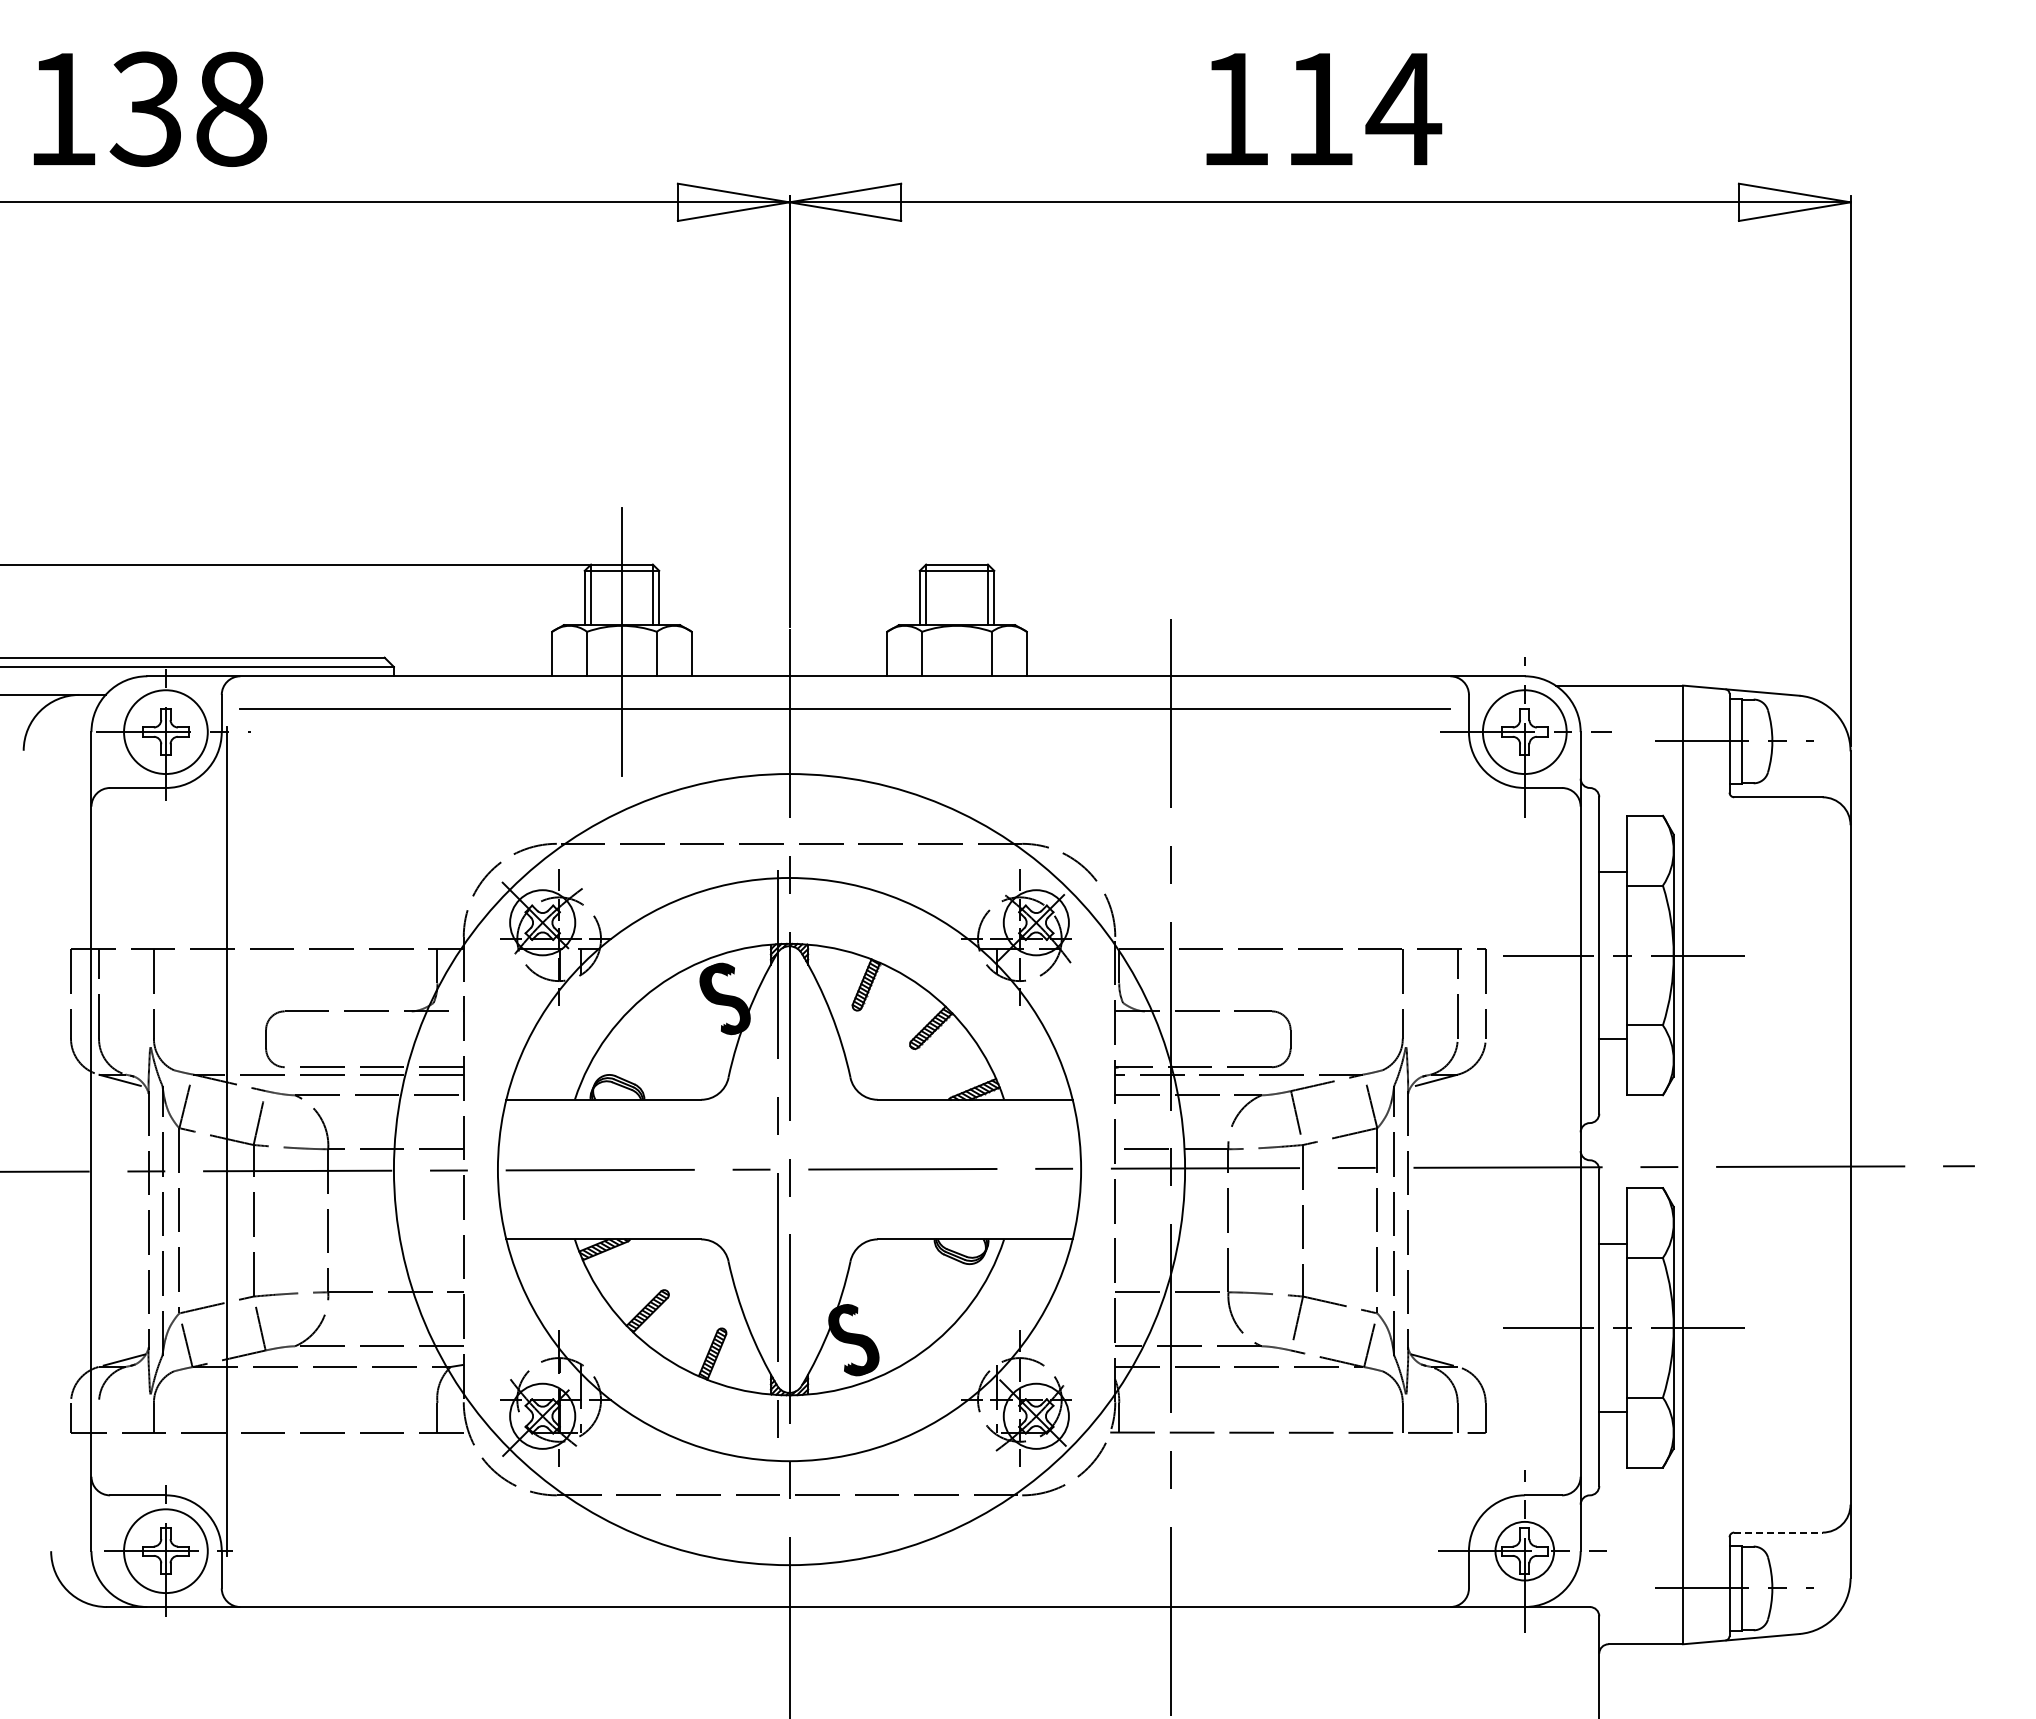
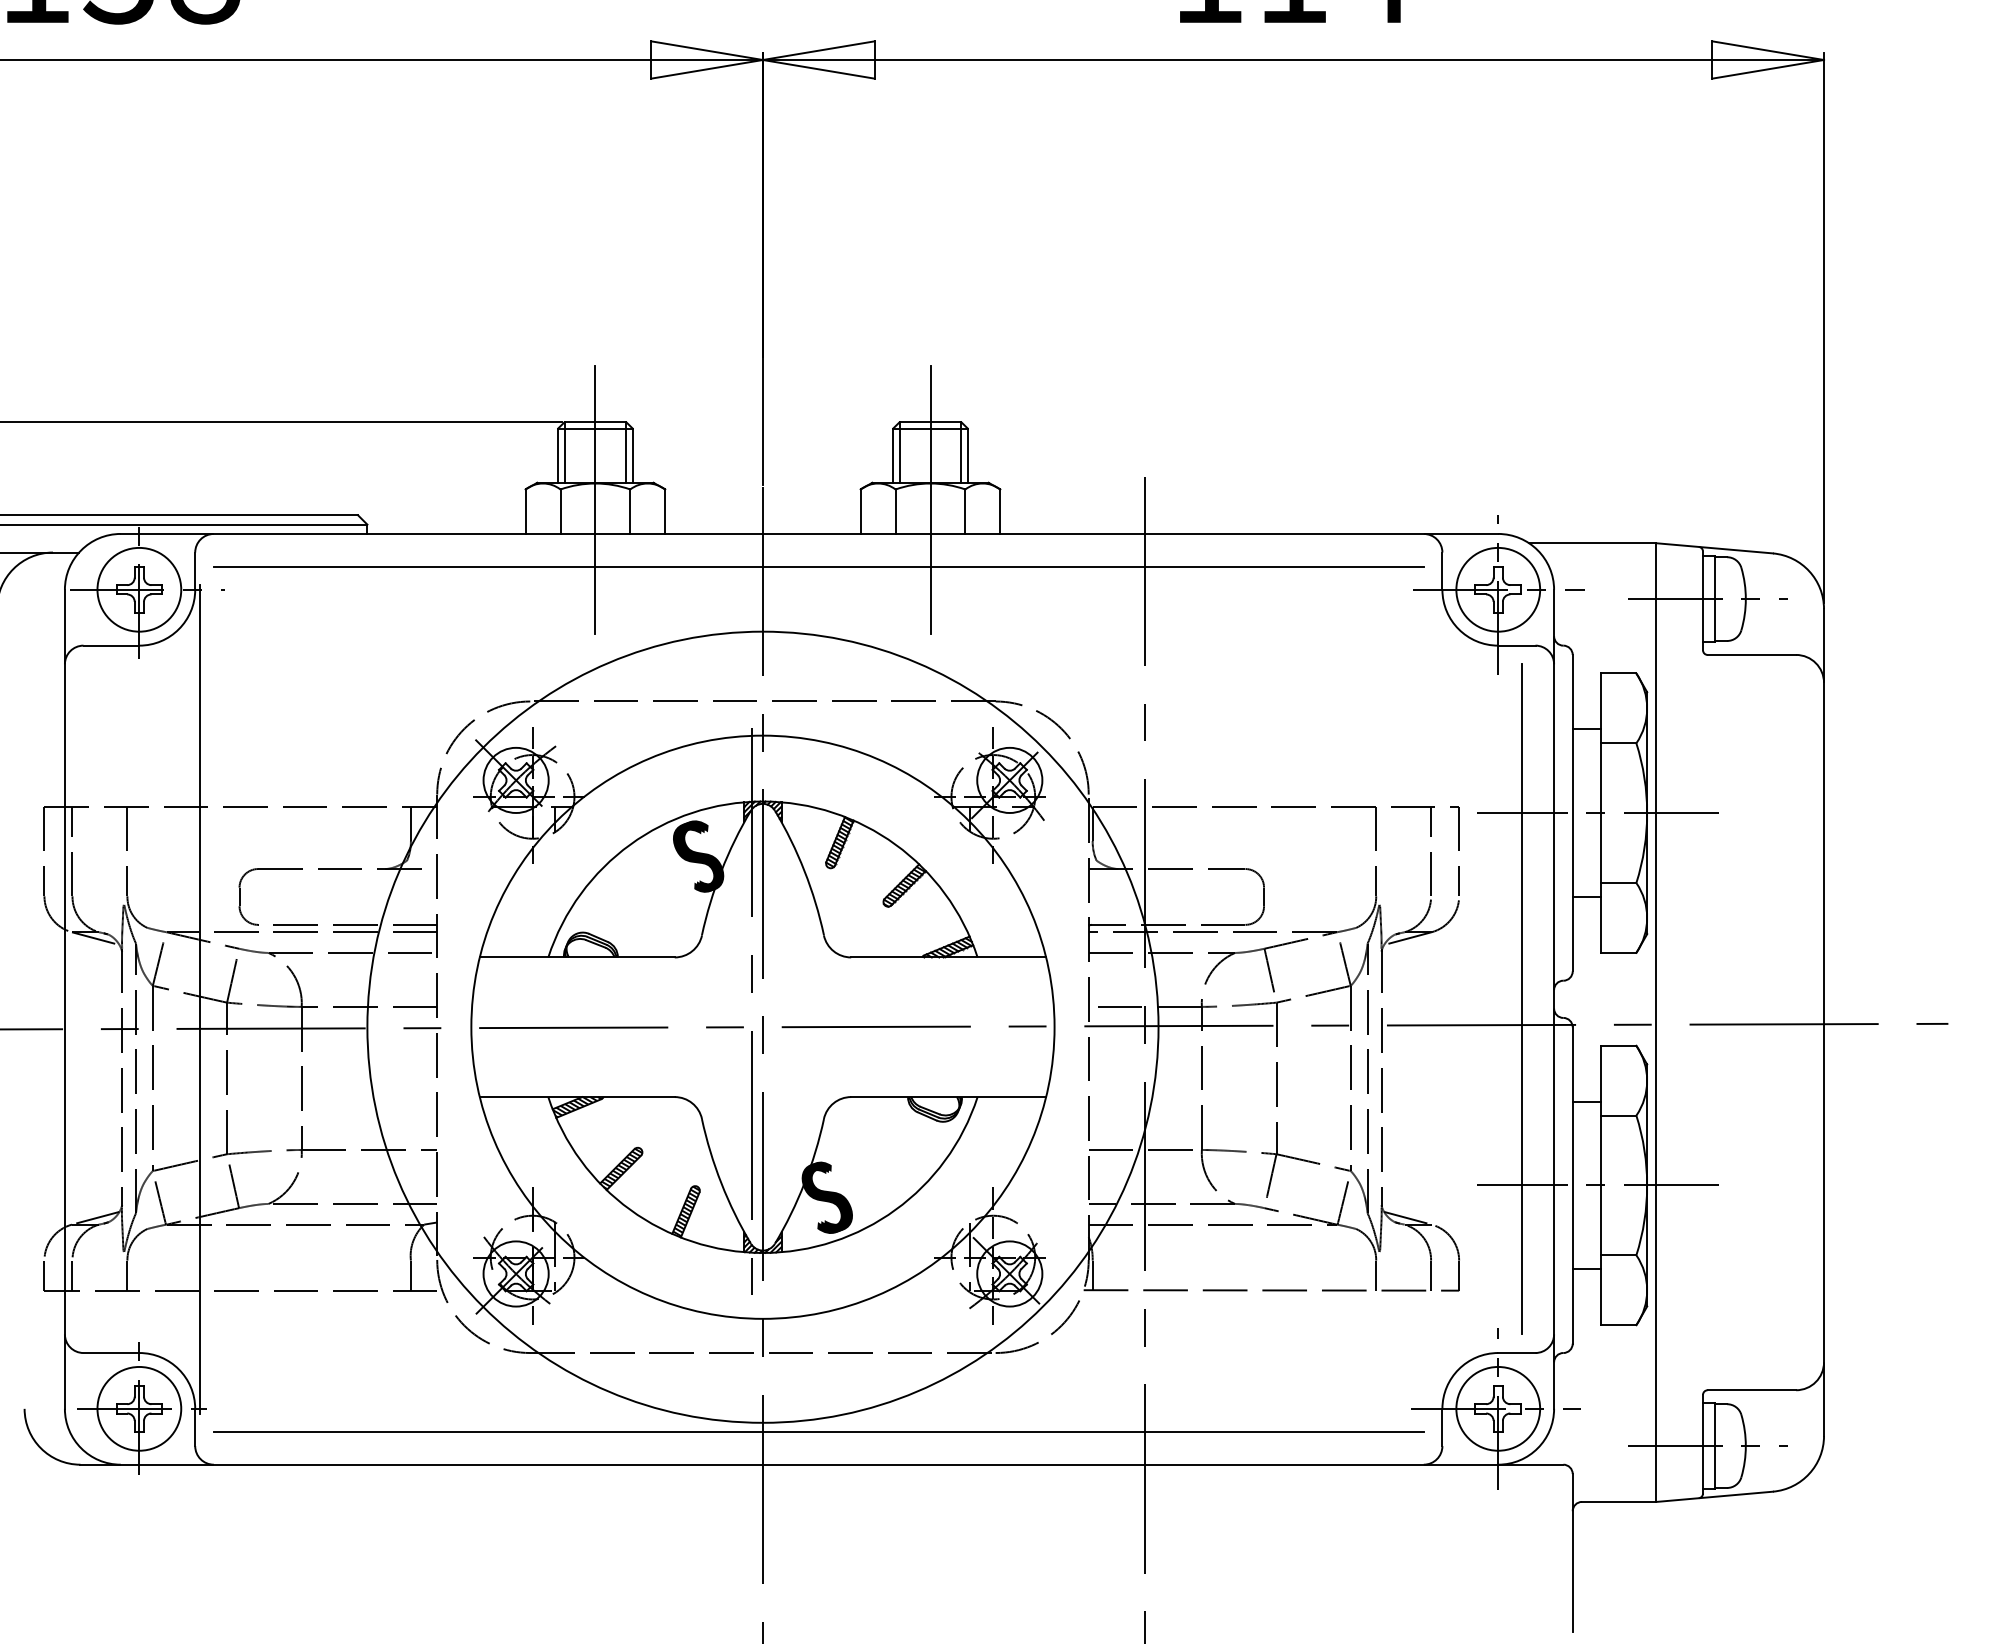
line: (957, 641) -> (930, 499), added
line: (1548, 1141) -> (1521, 999), added
line: (99, 1417) -> (72, 1275), added
line: (1778, 1532) -> (1751, 1390), dashed -> solid
circle: (1524, 1551) -> (1497, 1409), size x1.43
line: (845, 1574) -> (818, 1432), added

